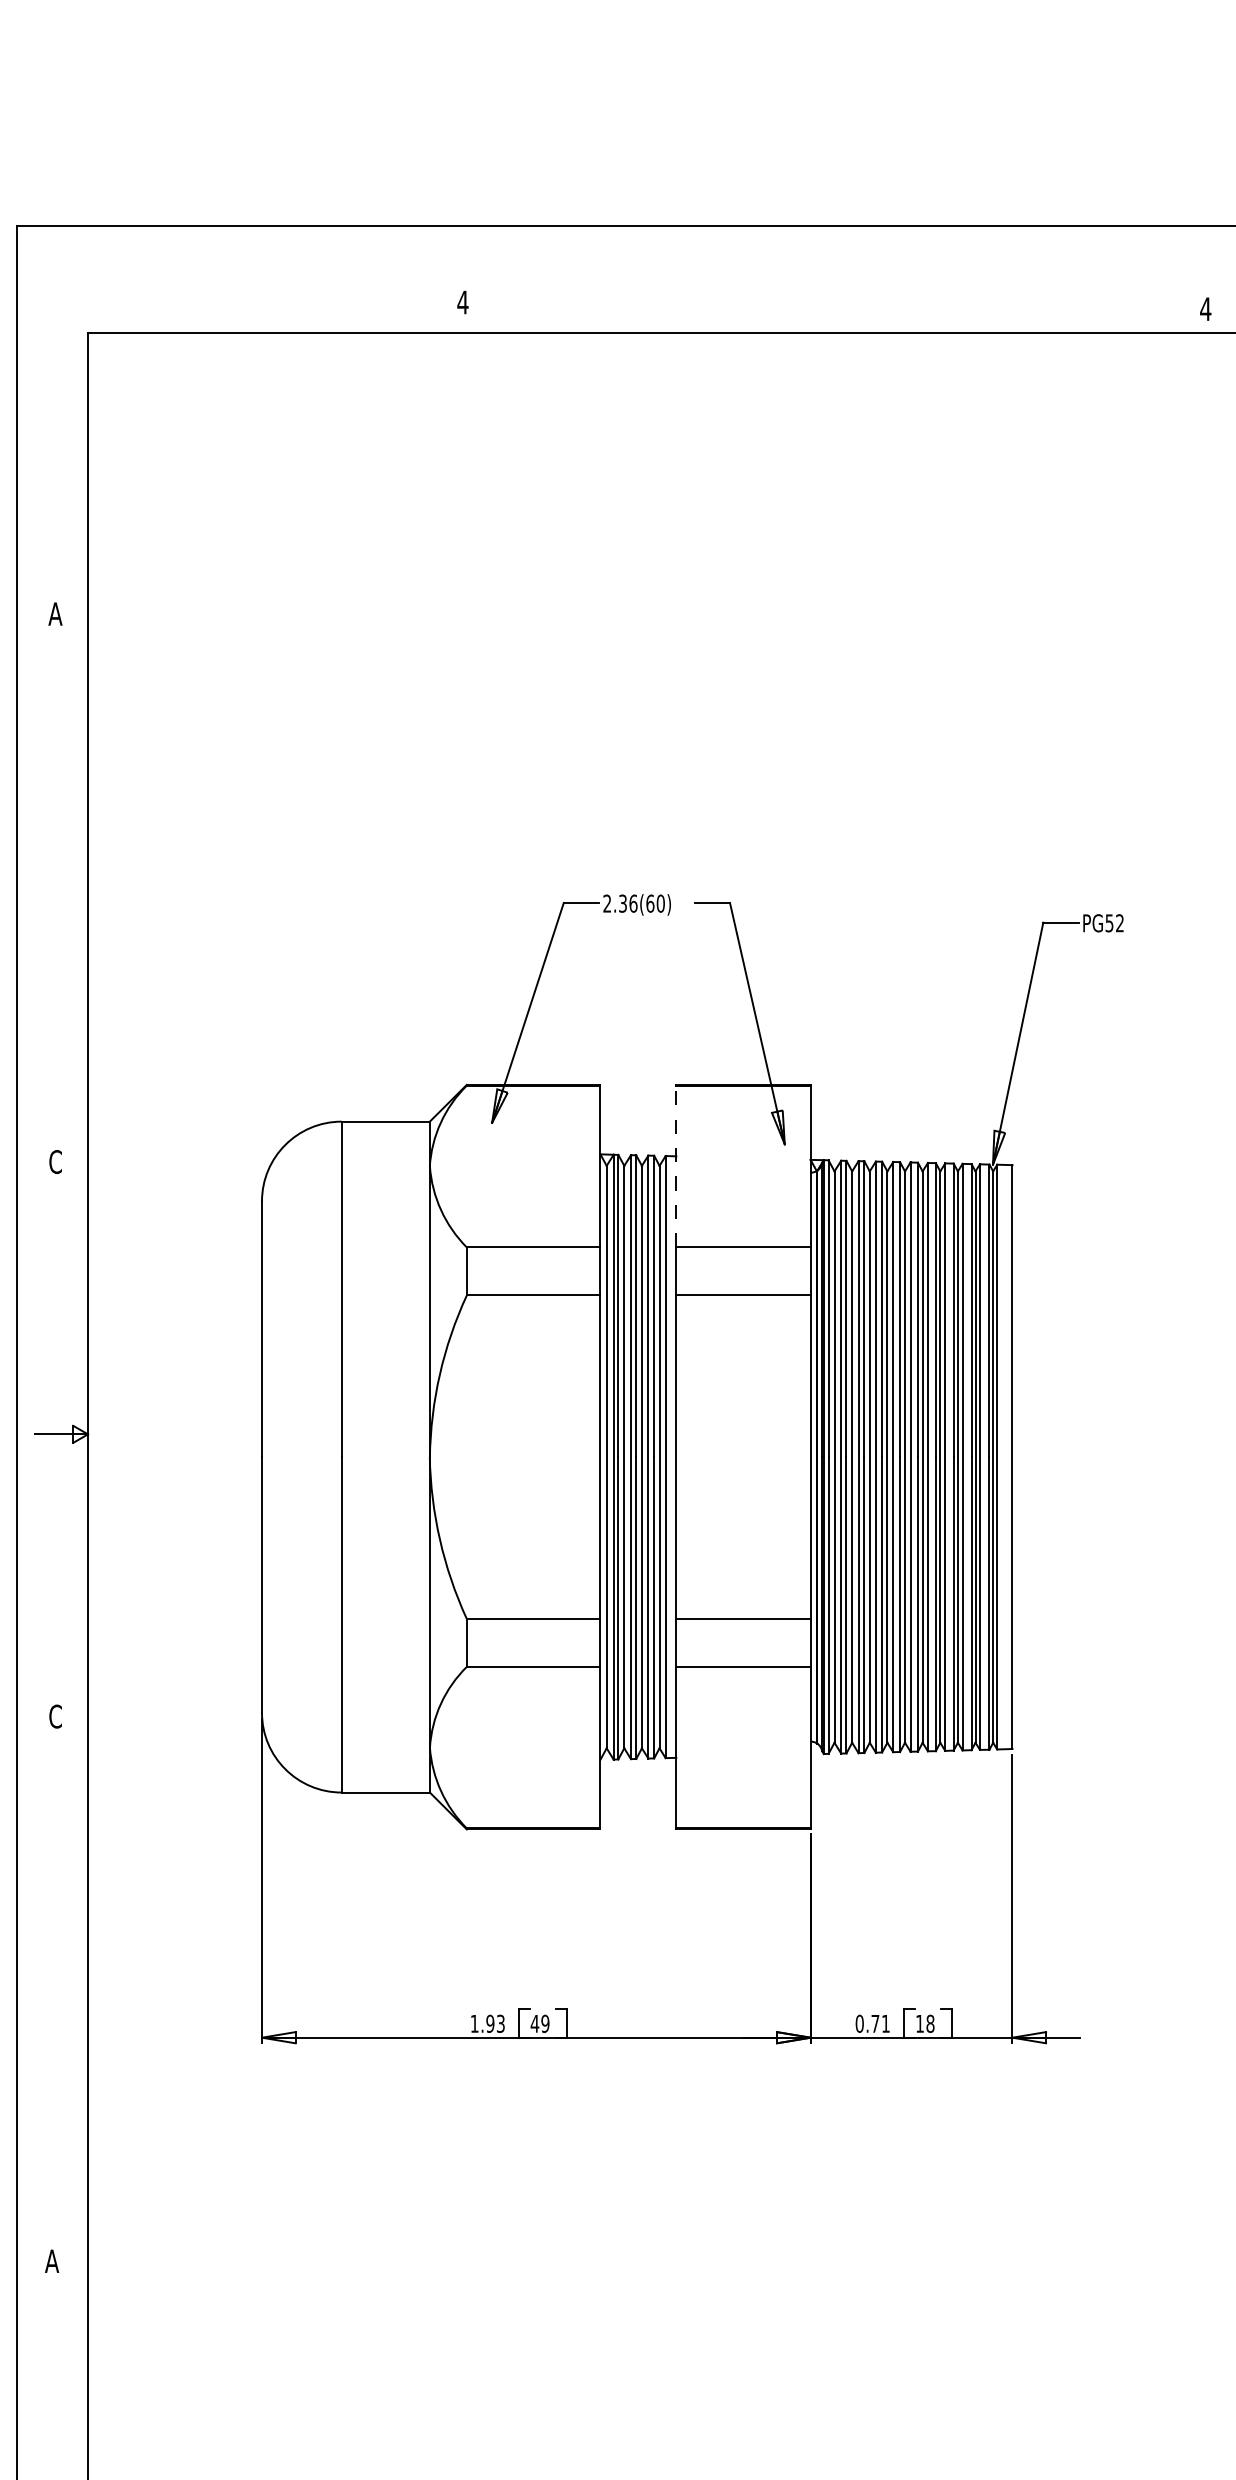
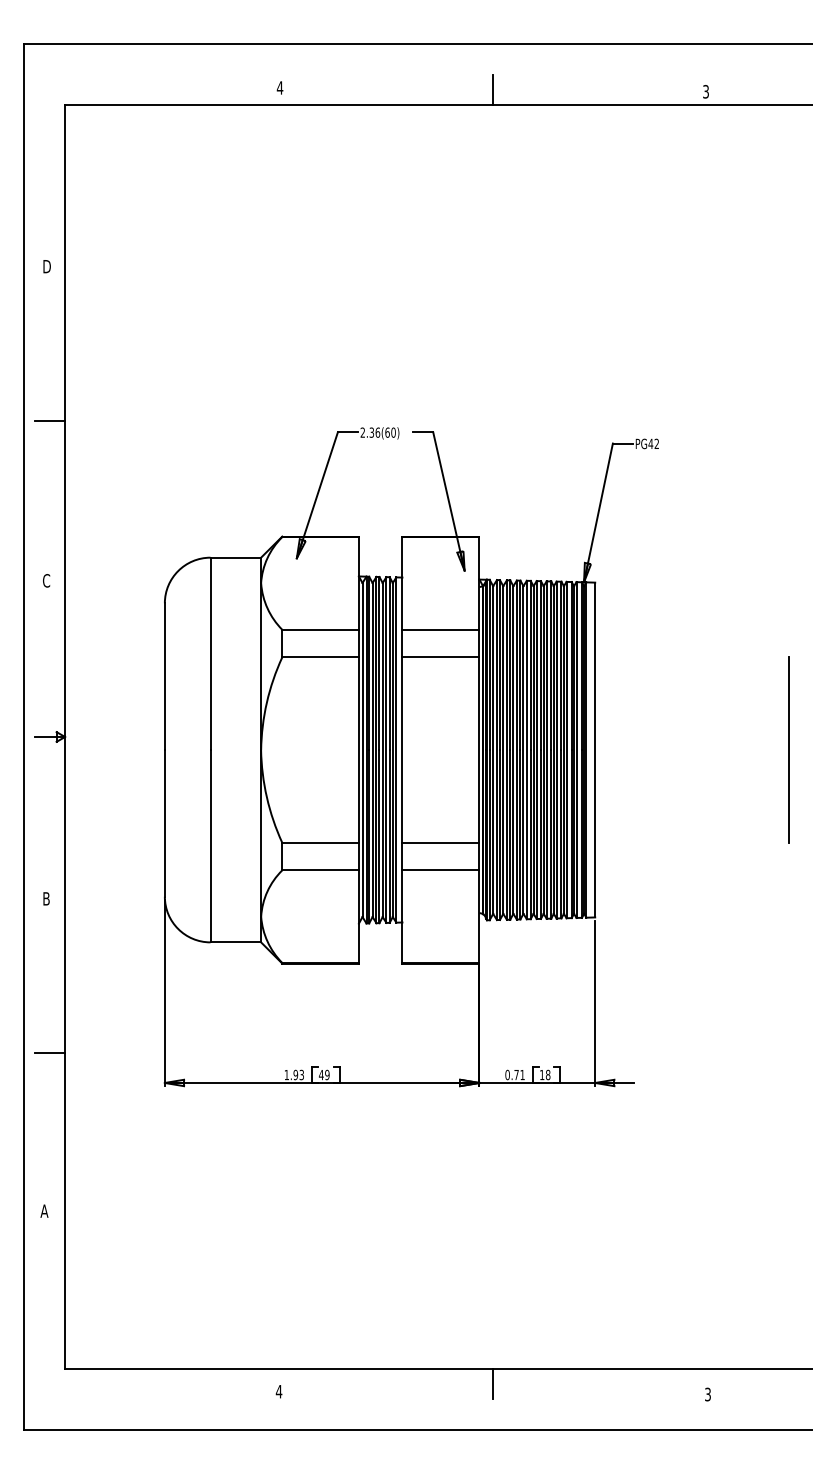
line: (835, 305) -> (493, 89), added
text: (1204, 308) -> (705, 91), 4 -> 3
text: (55, 613) -> (46, 266), A -> D
line: (60, 884) -> (49, 421), added
text: (1108, 922) -> (650, 443), PG52 -> PG42
line: (676, 1164) -> (402, 582), dashed -> solid
text: (55, 1715) -> (46, 898), C -> B
line: (60, 1984) -> (49, 1052), added

